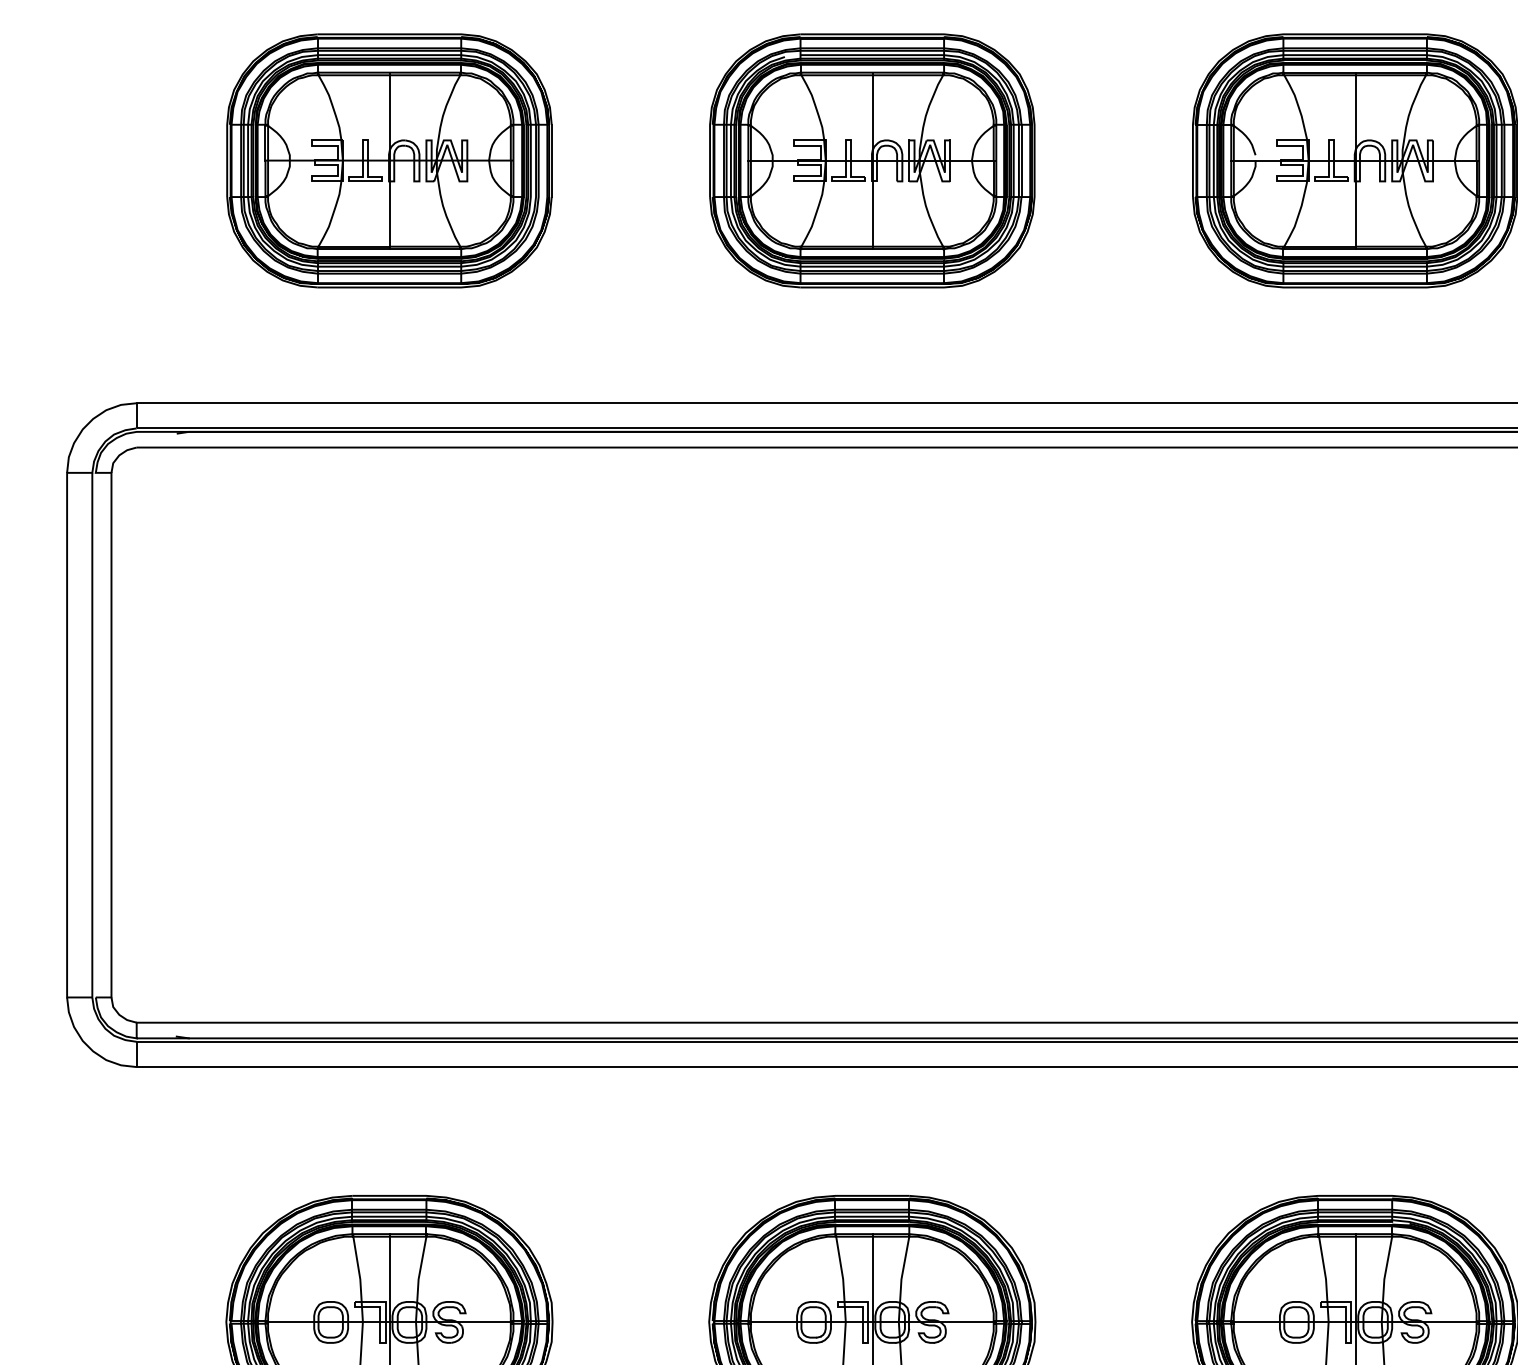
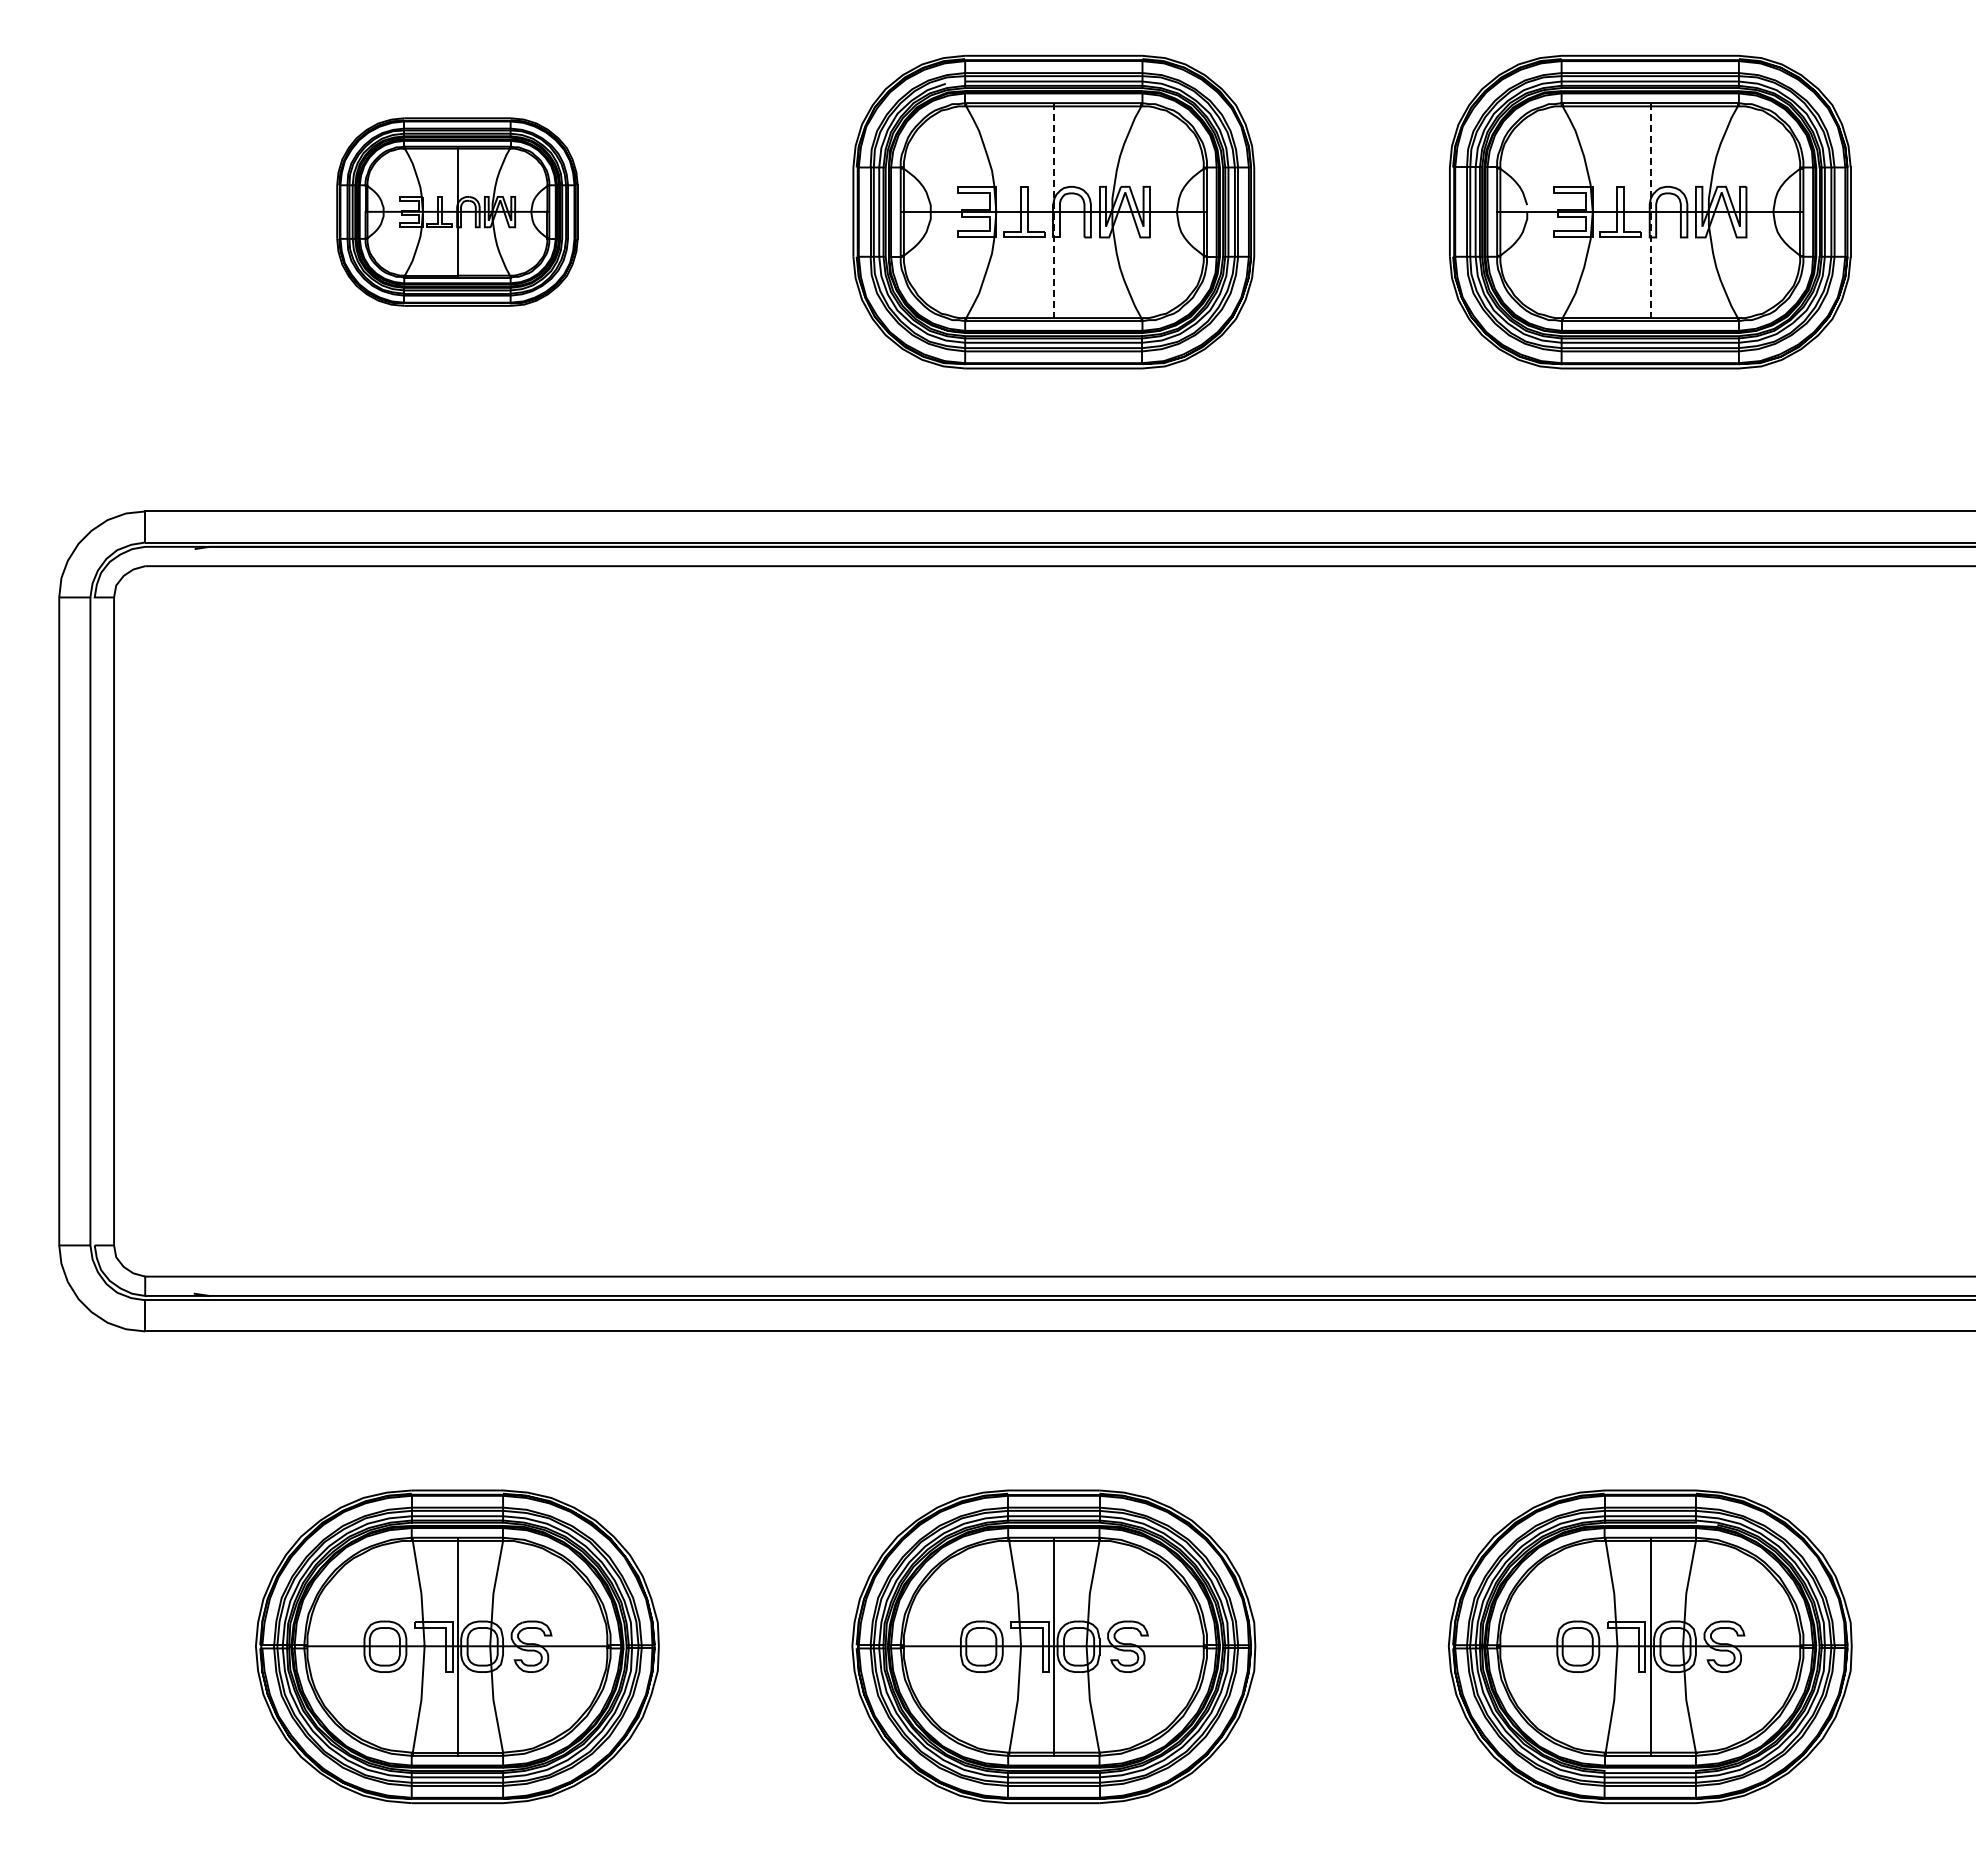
part: (389, 160) -> (457, 211), size x0.6
line: (872, 161) -> (1054, 212), solid -> dashed
line: (1355, 161) -> (1650, 212), solid -> dashed

